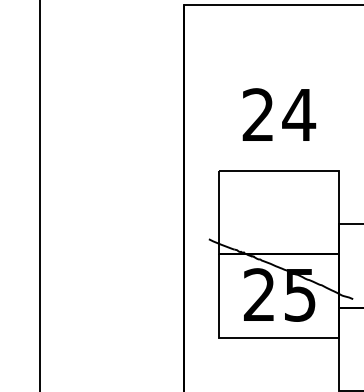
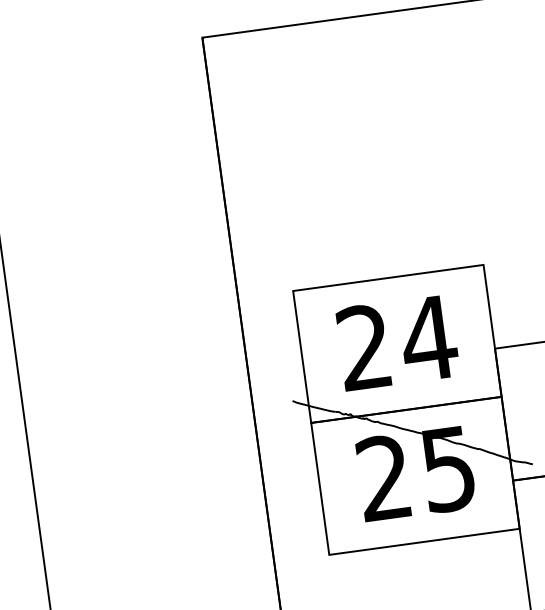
text: (279, 114) -> (397, 342), moved

